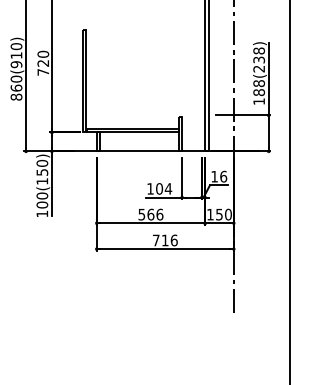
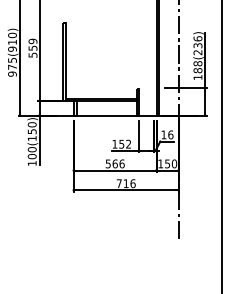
text: (258, 50) -> (197, 38), 188(238) -> 188(236)
text: (43, 63) -> (33, 48), 720 -> 559
text: (16, 87) -> (12, 66), 860(910) -> 975(910)
text: (164, 188) -> (125, 143), 104 -> 152

